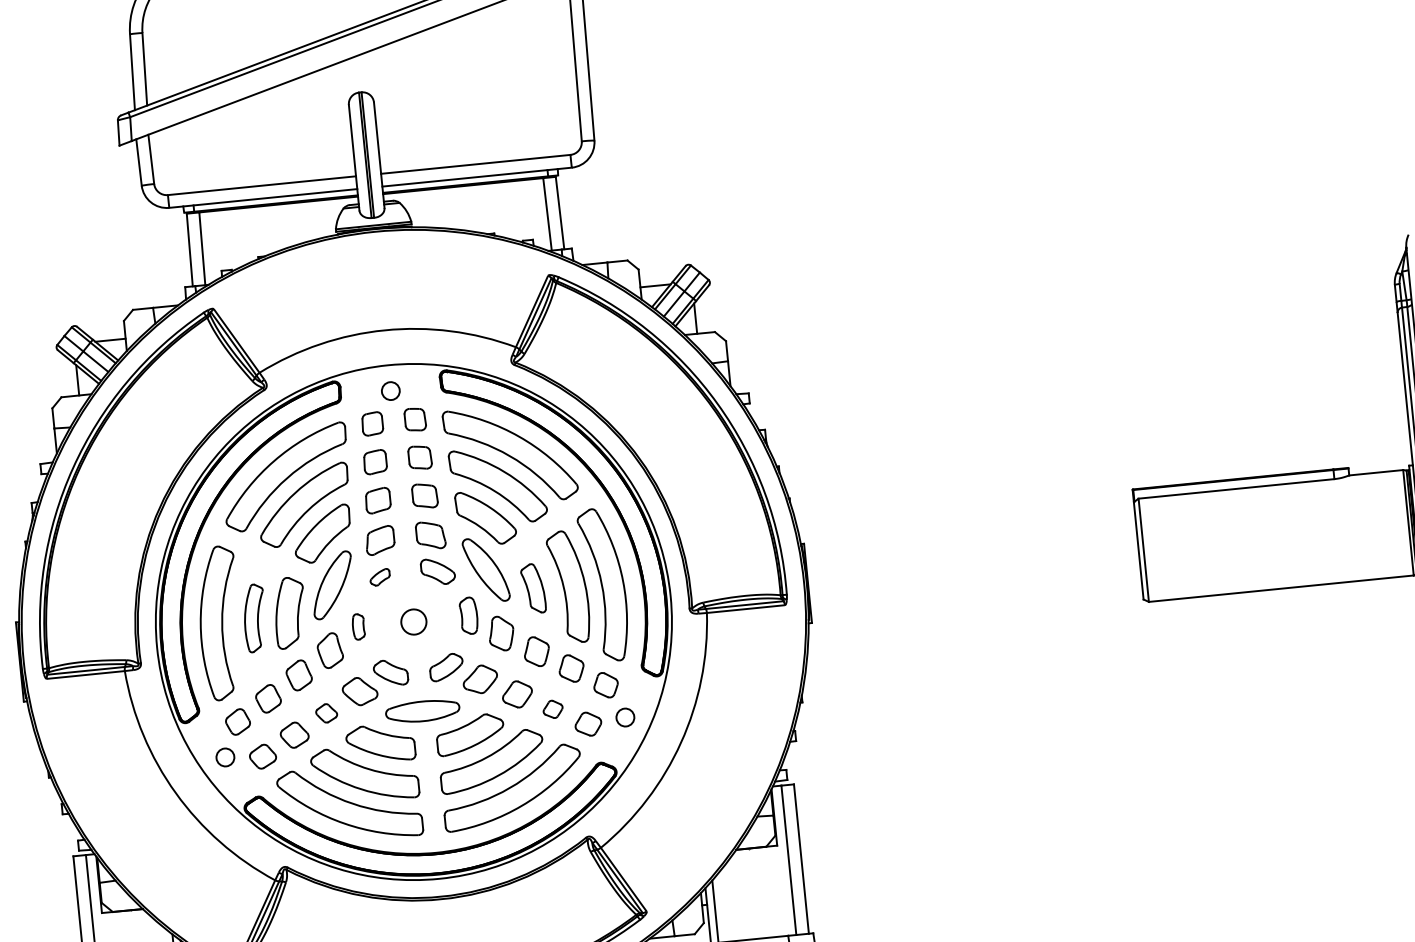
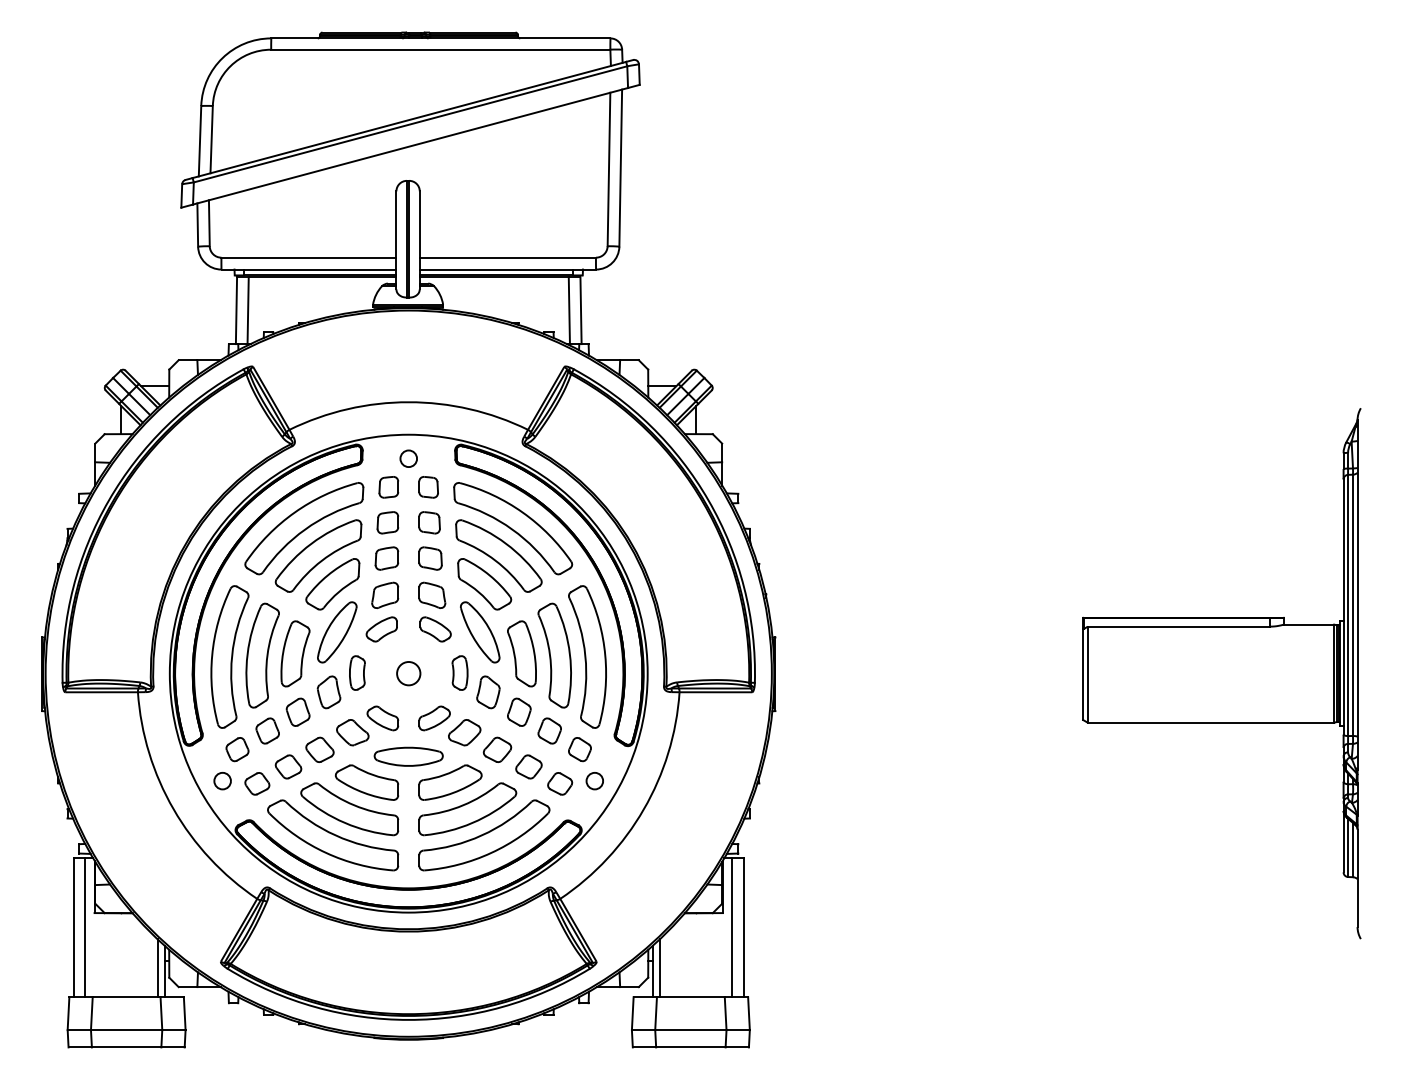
part: (379, 577) -> (381, 629), size x1.67
part: (532, 588) -> (521, 653), size x1.43
part: (254, 618) -> (262, 655), size x1.67
part: (358, 626) -> (357, 672), size x1.43
part: (552, 708) -> (528, 766), size x1.43
part: (326, 713) -> (319, 749), size x1.43

